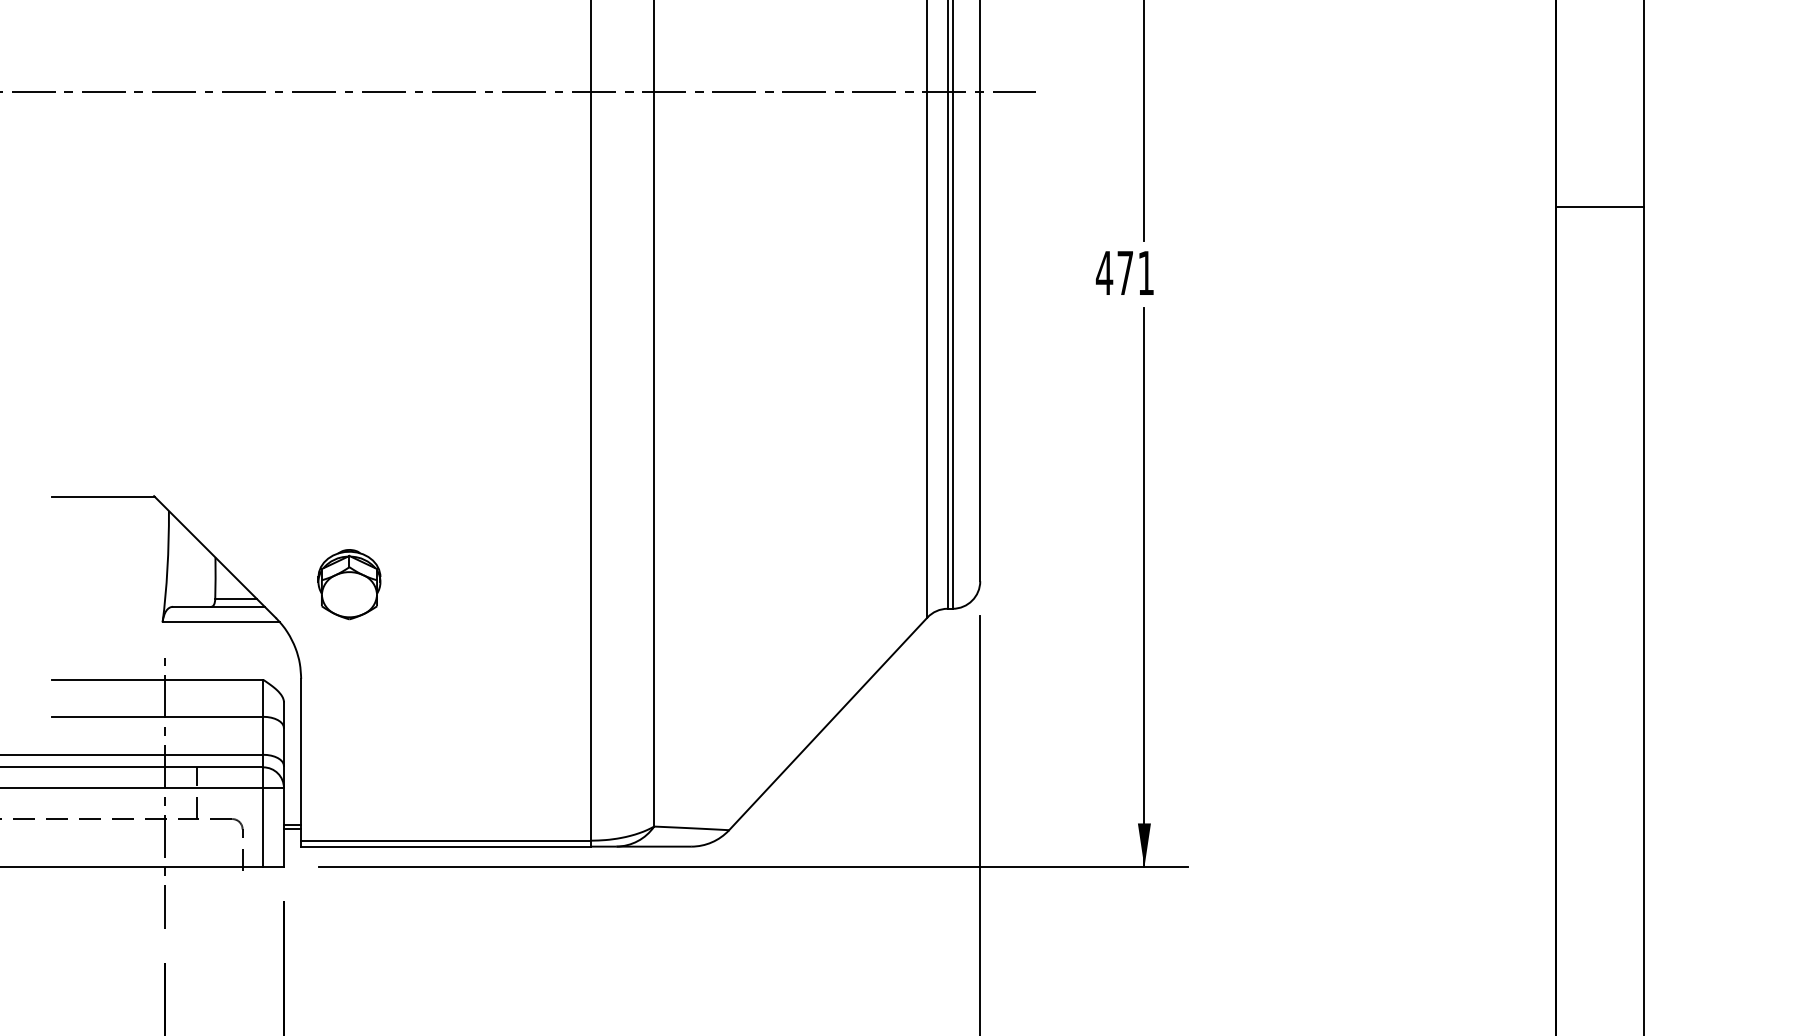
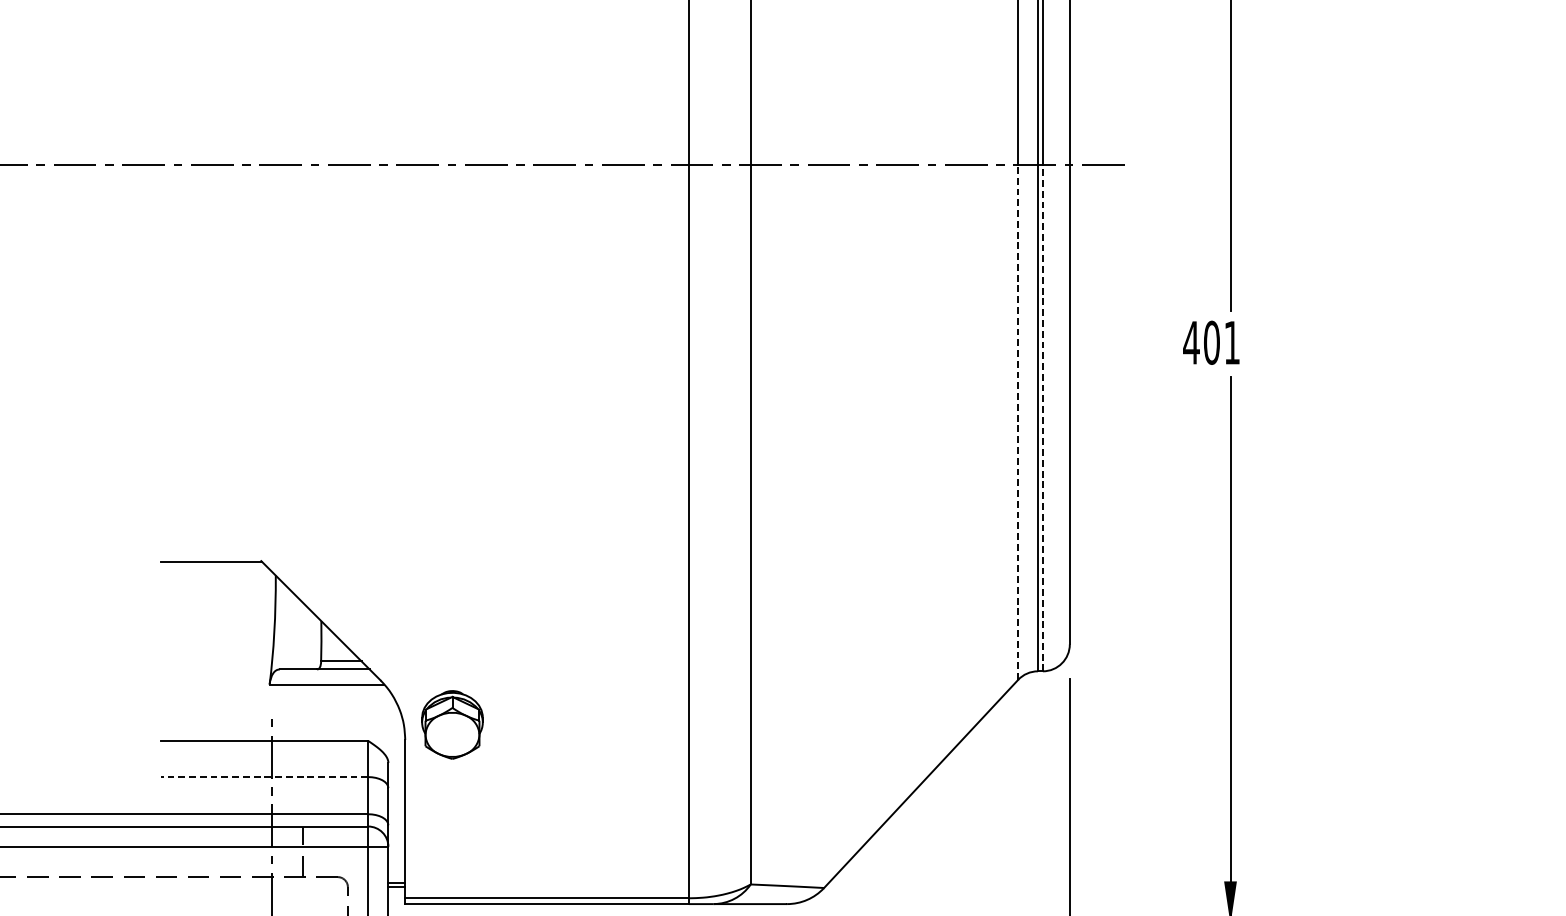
text: (1125, 272) -> (1211, 342), 471 -> 401
line: (952, 350) -> (1042, 418), solid -> dashed
line: (927, 354) -> (1018, 422), solid -> dashed
part: (349, 584) -> (452, 724), moved
line: (157, 716) -> (264, 776), solid -> dashed

